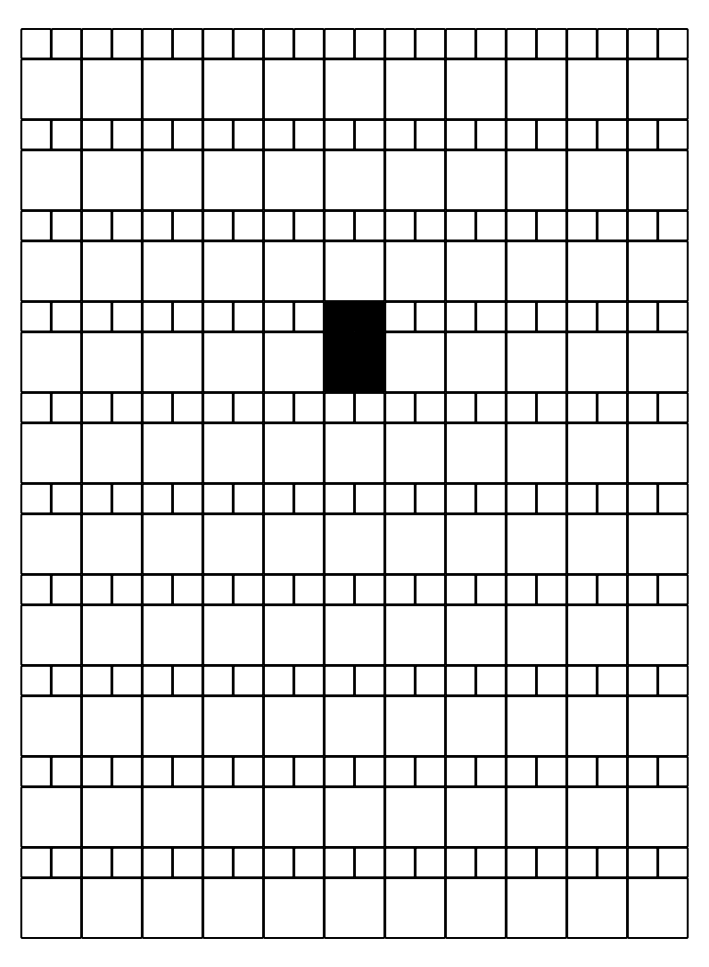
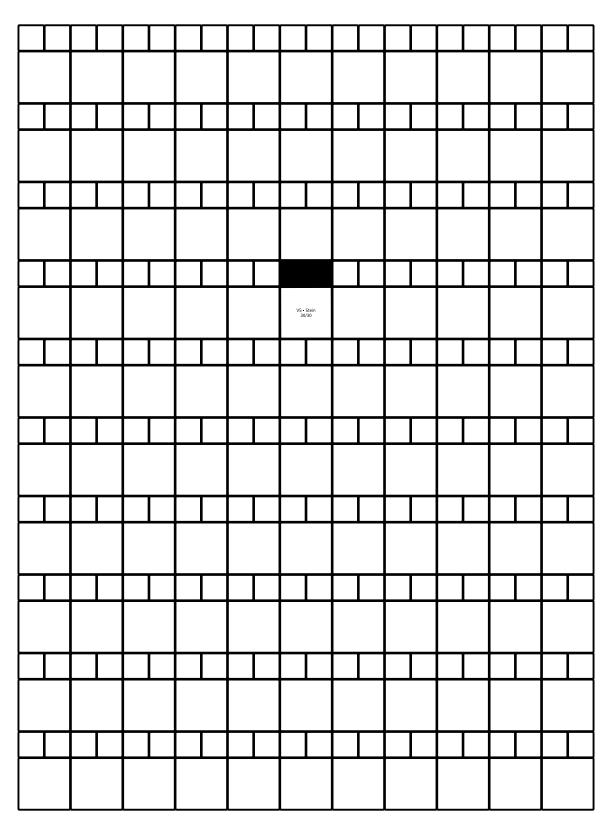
fill: (354, 362) -> (306, 313), removed

